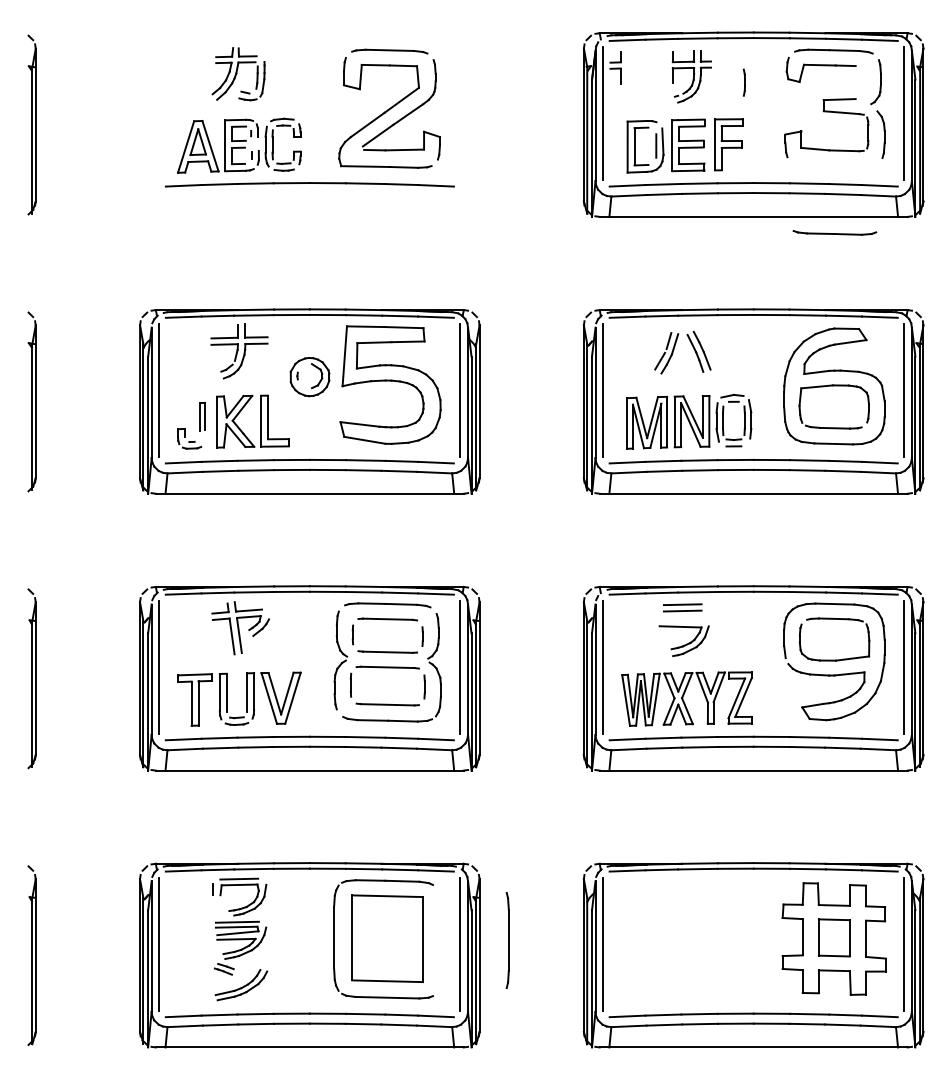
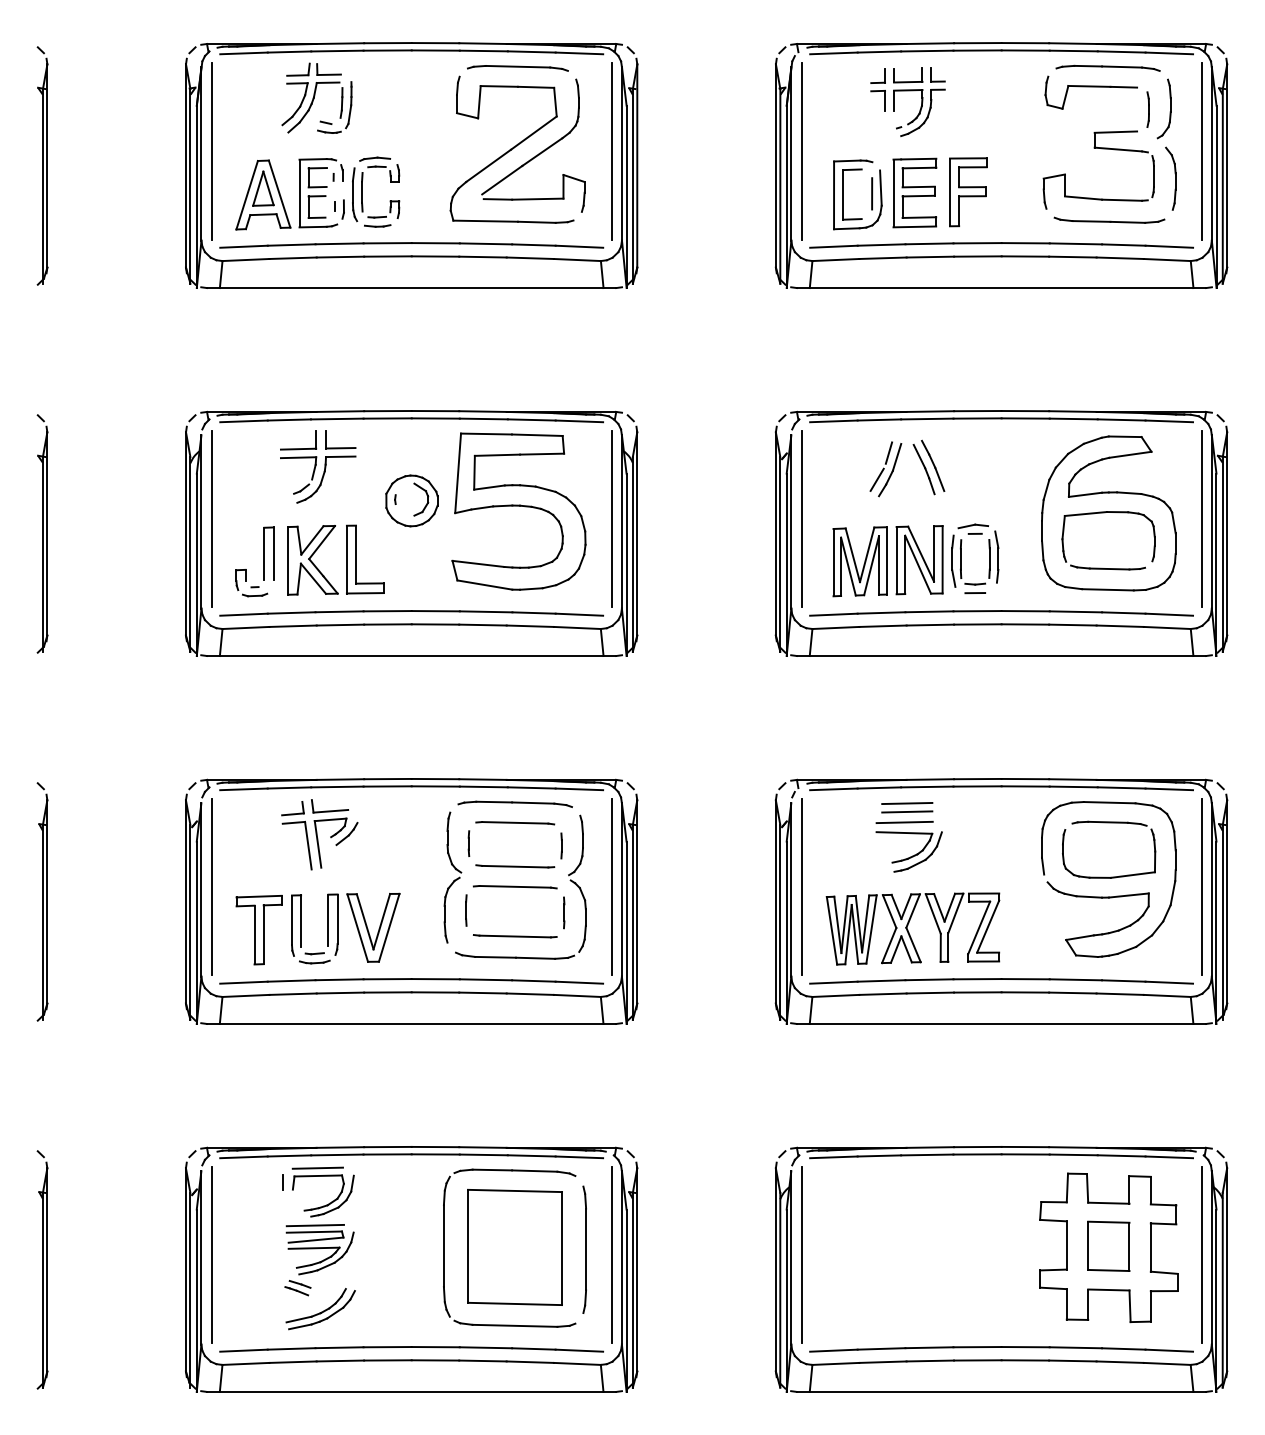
part: (615, 67) -> (877, 89), moved
part: (743, 82) -> (1147, 109), moved
part: (309, 124) -> (411, 165), added
part: (834, 232) -> (1109, 219), moved
part: (202, 416) -> (268, 553), size x1.43
line: (680, 619) -> (904, 822), added
part: (507, 940) -> (584, 1249), moved

